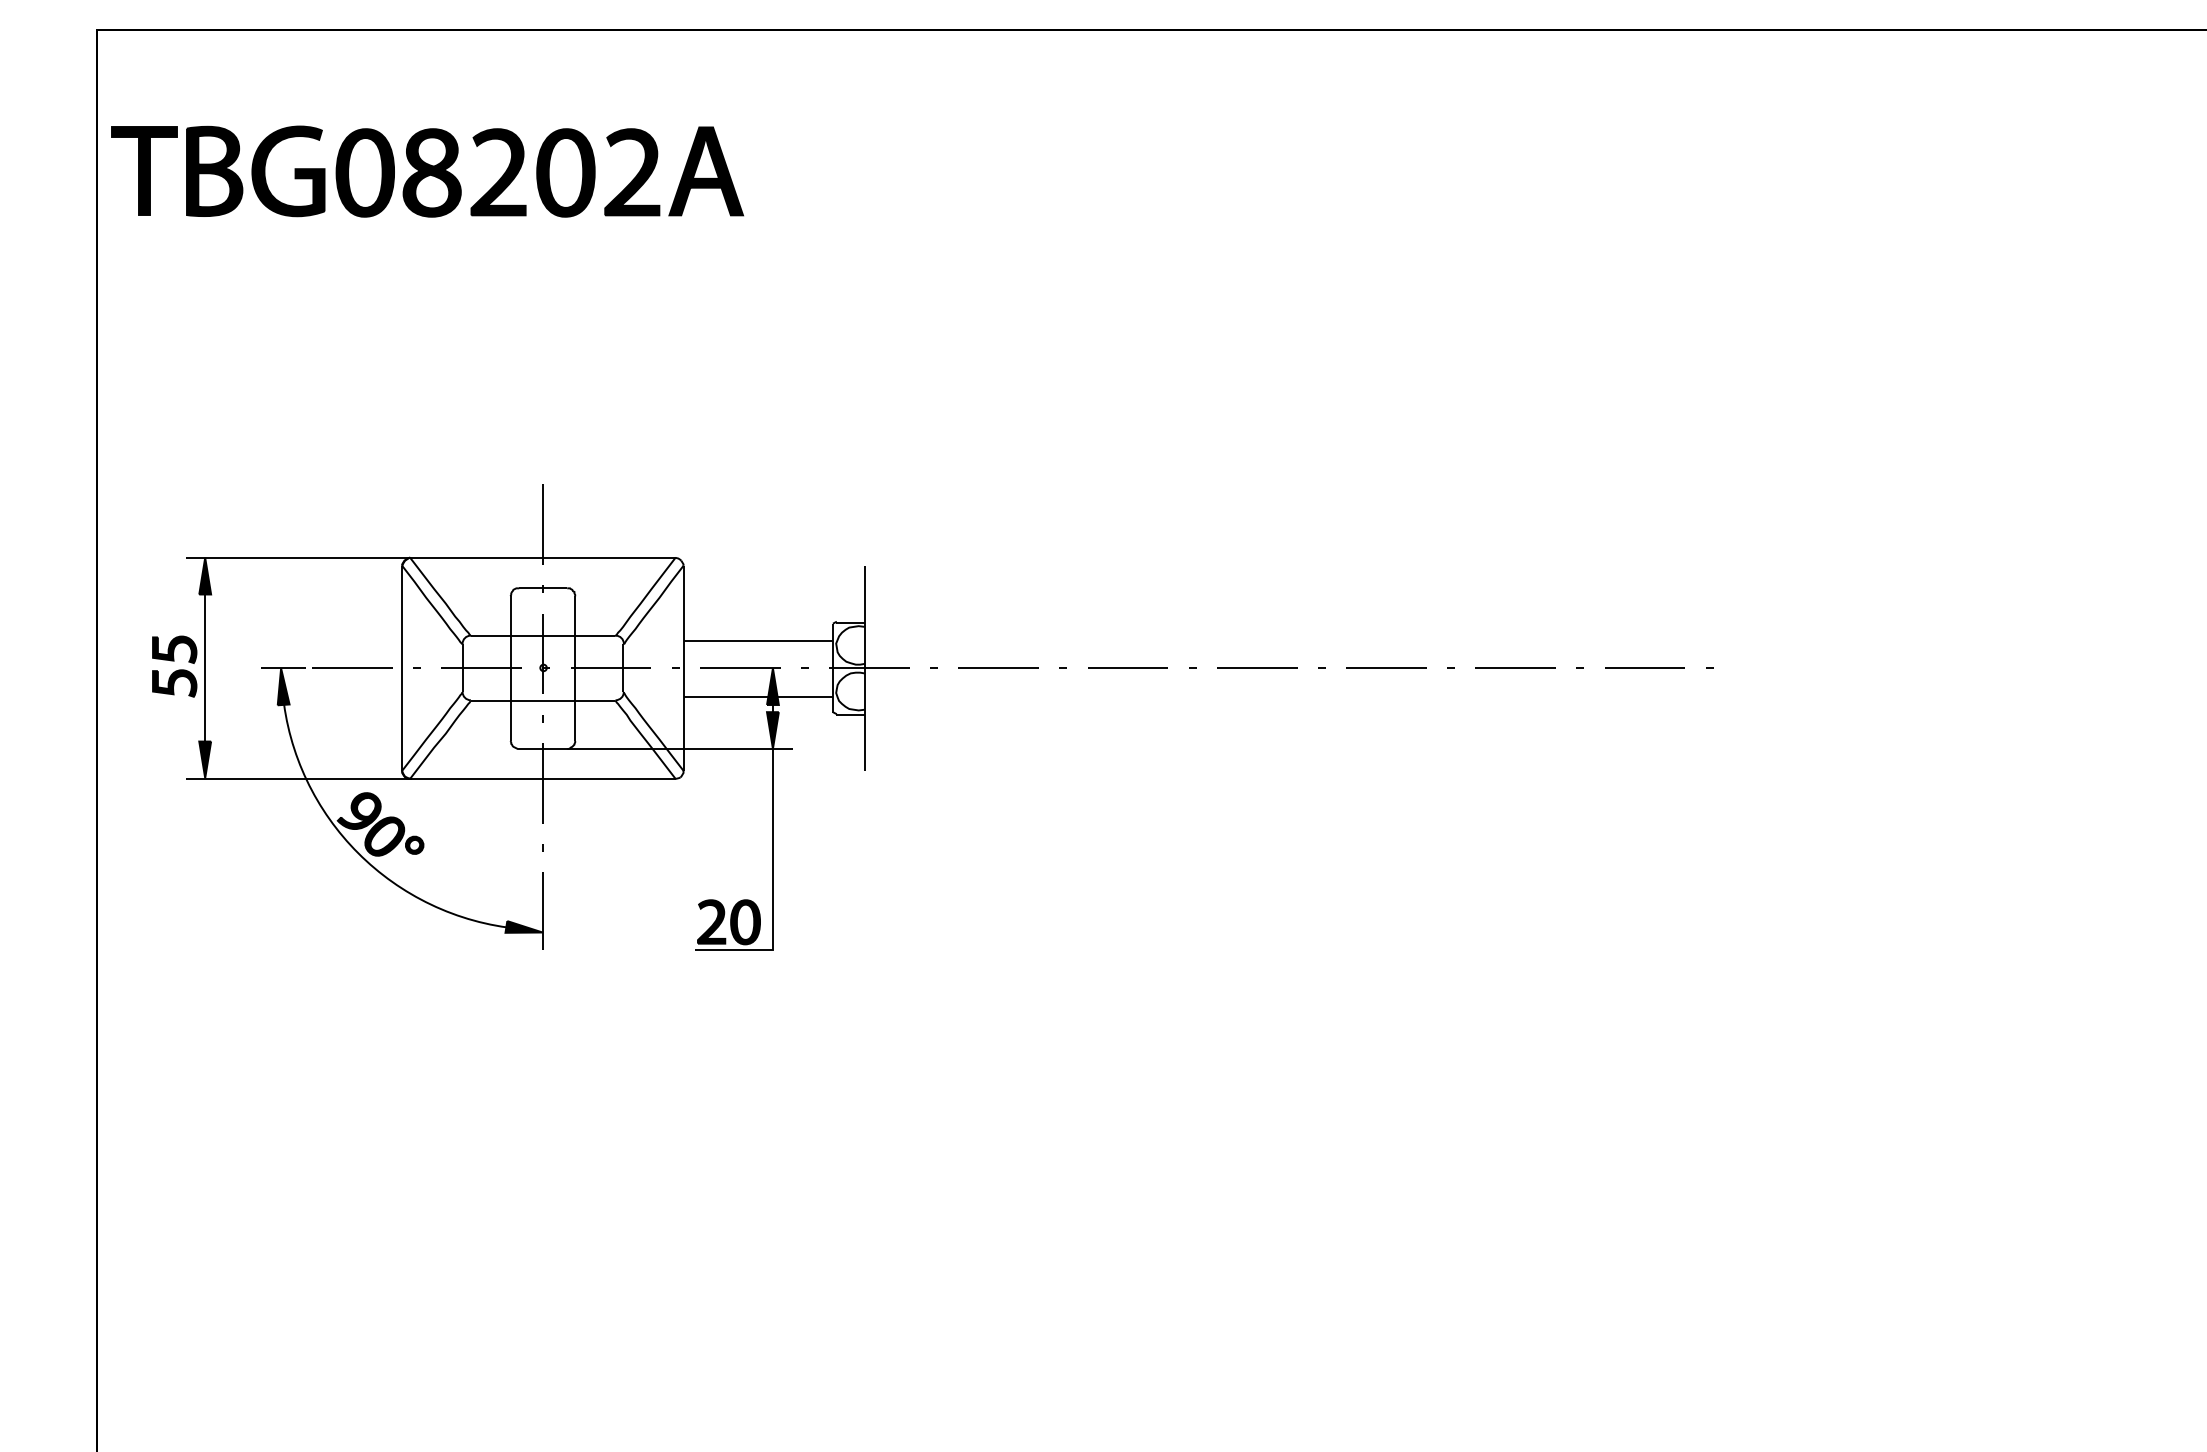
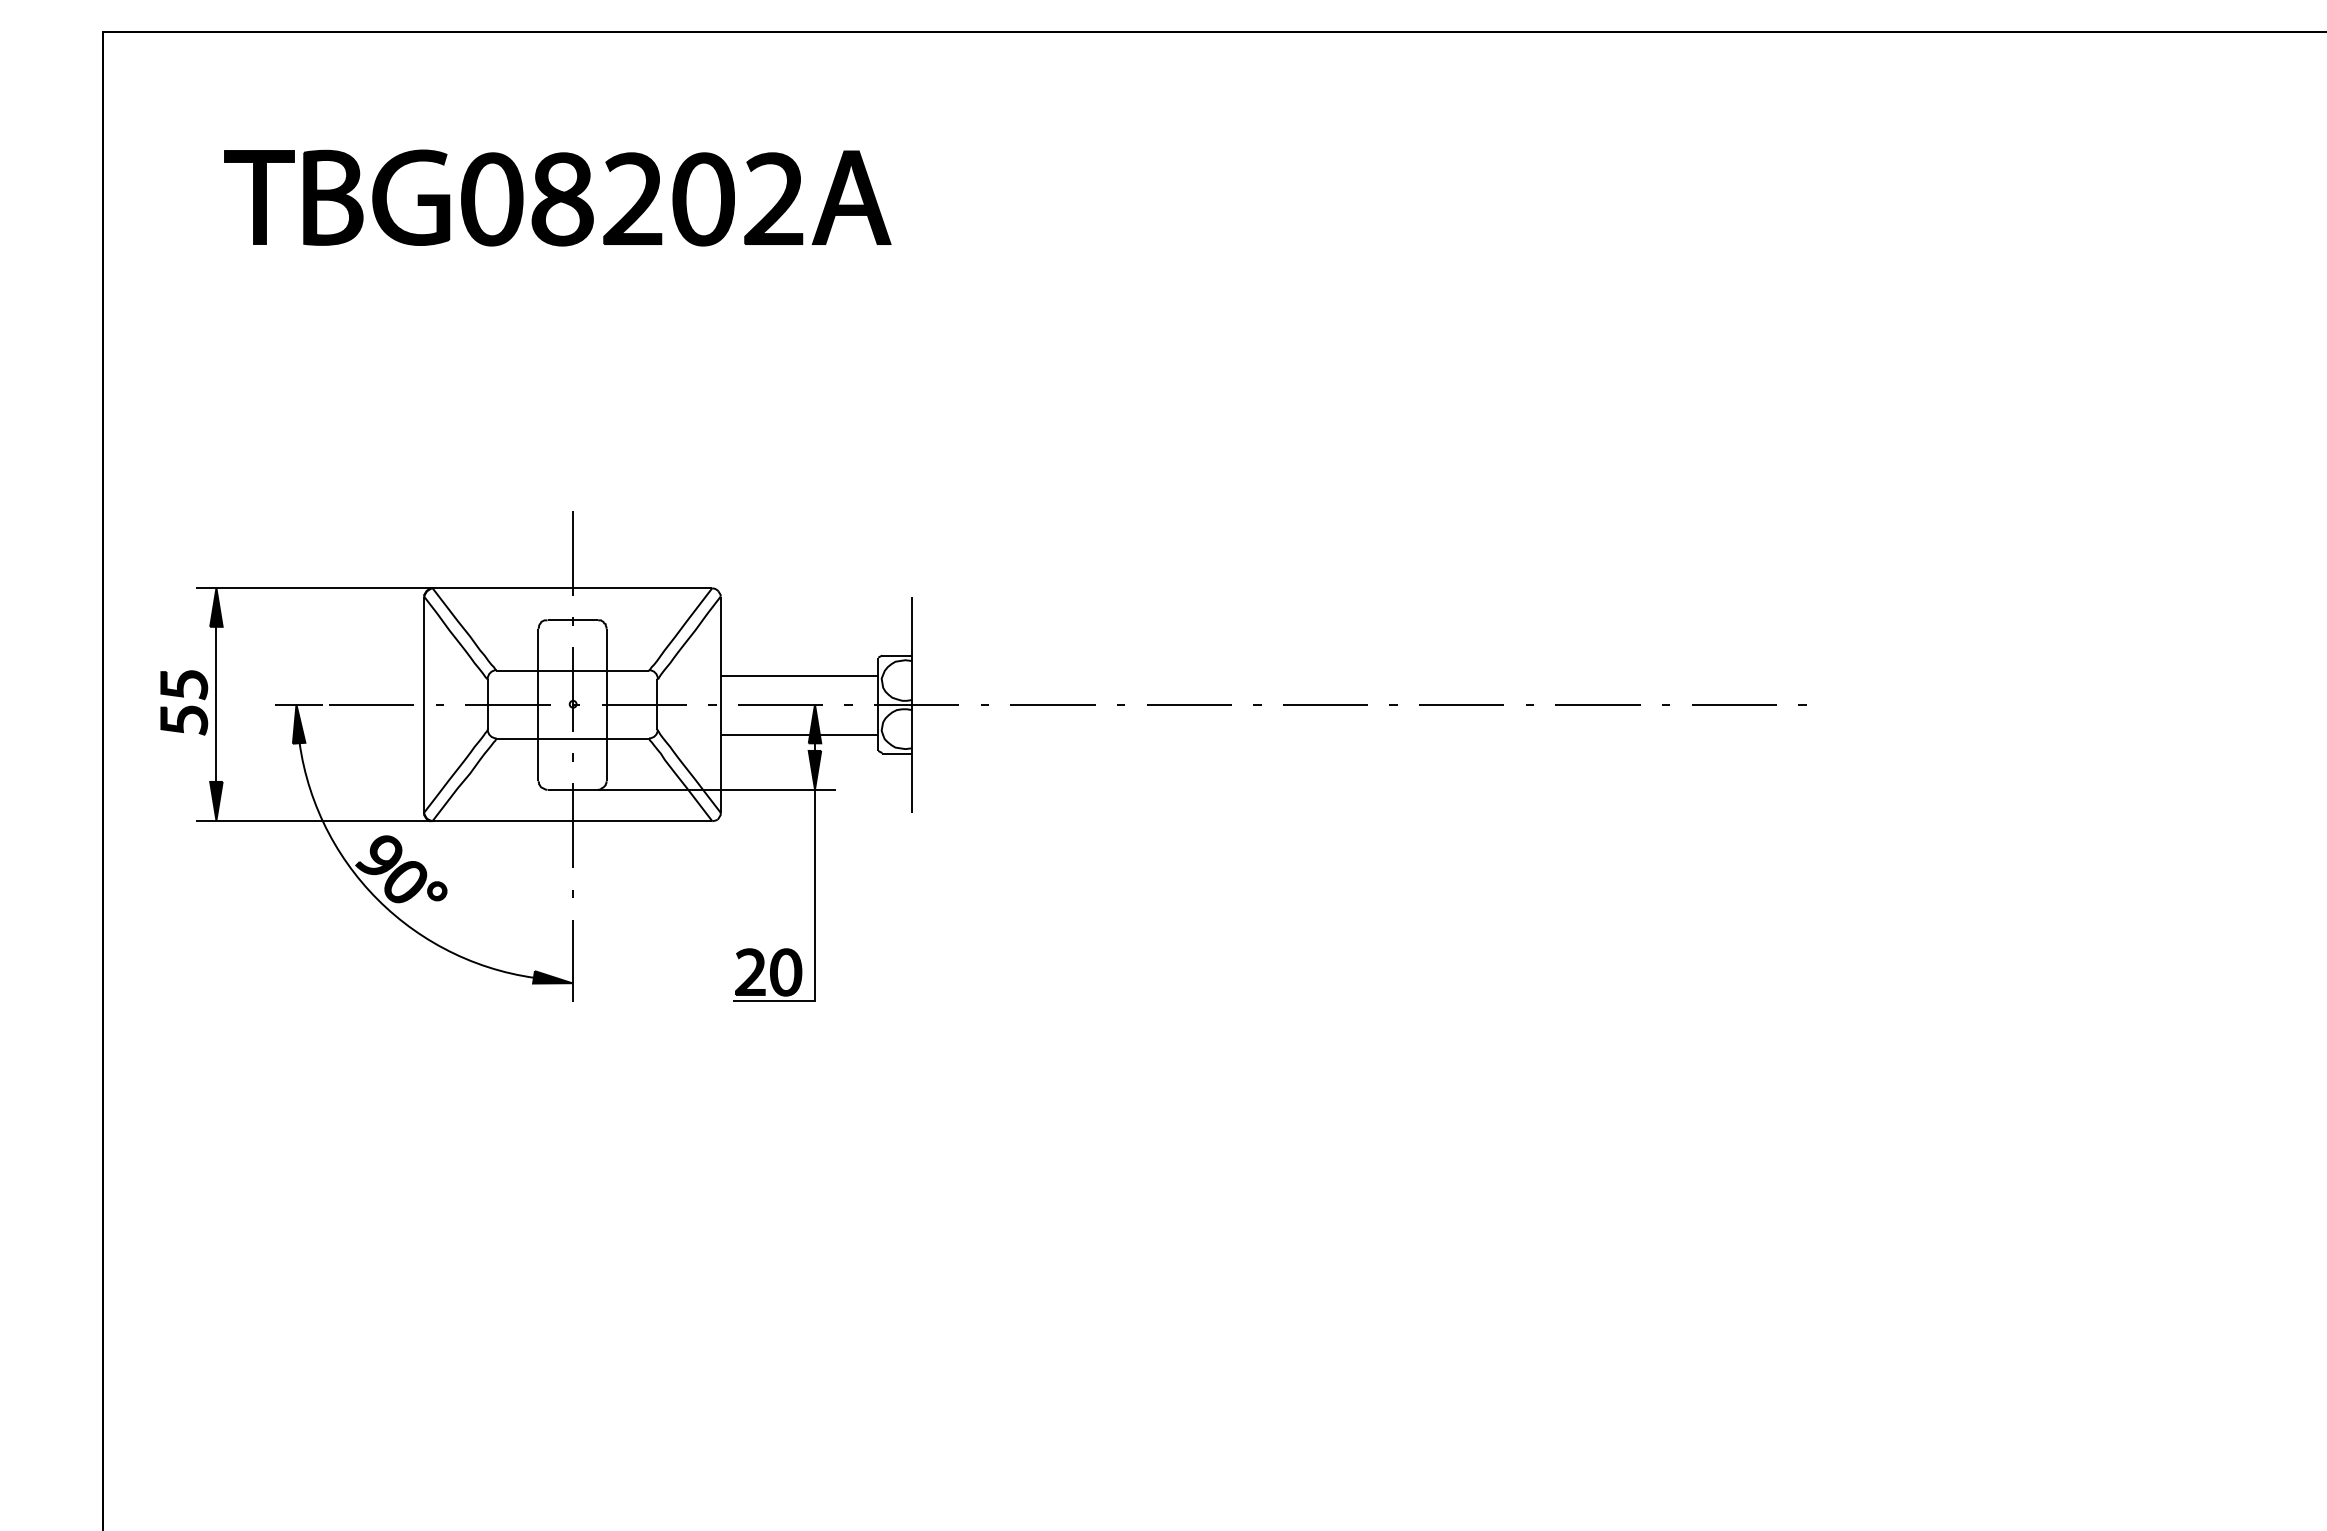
part: (427, 171) -> (557, 197), moved

